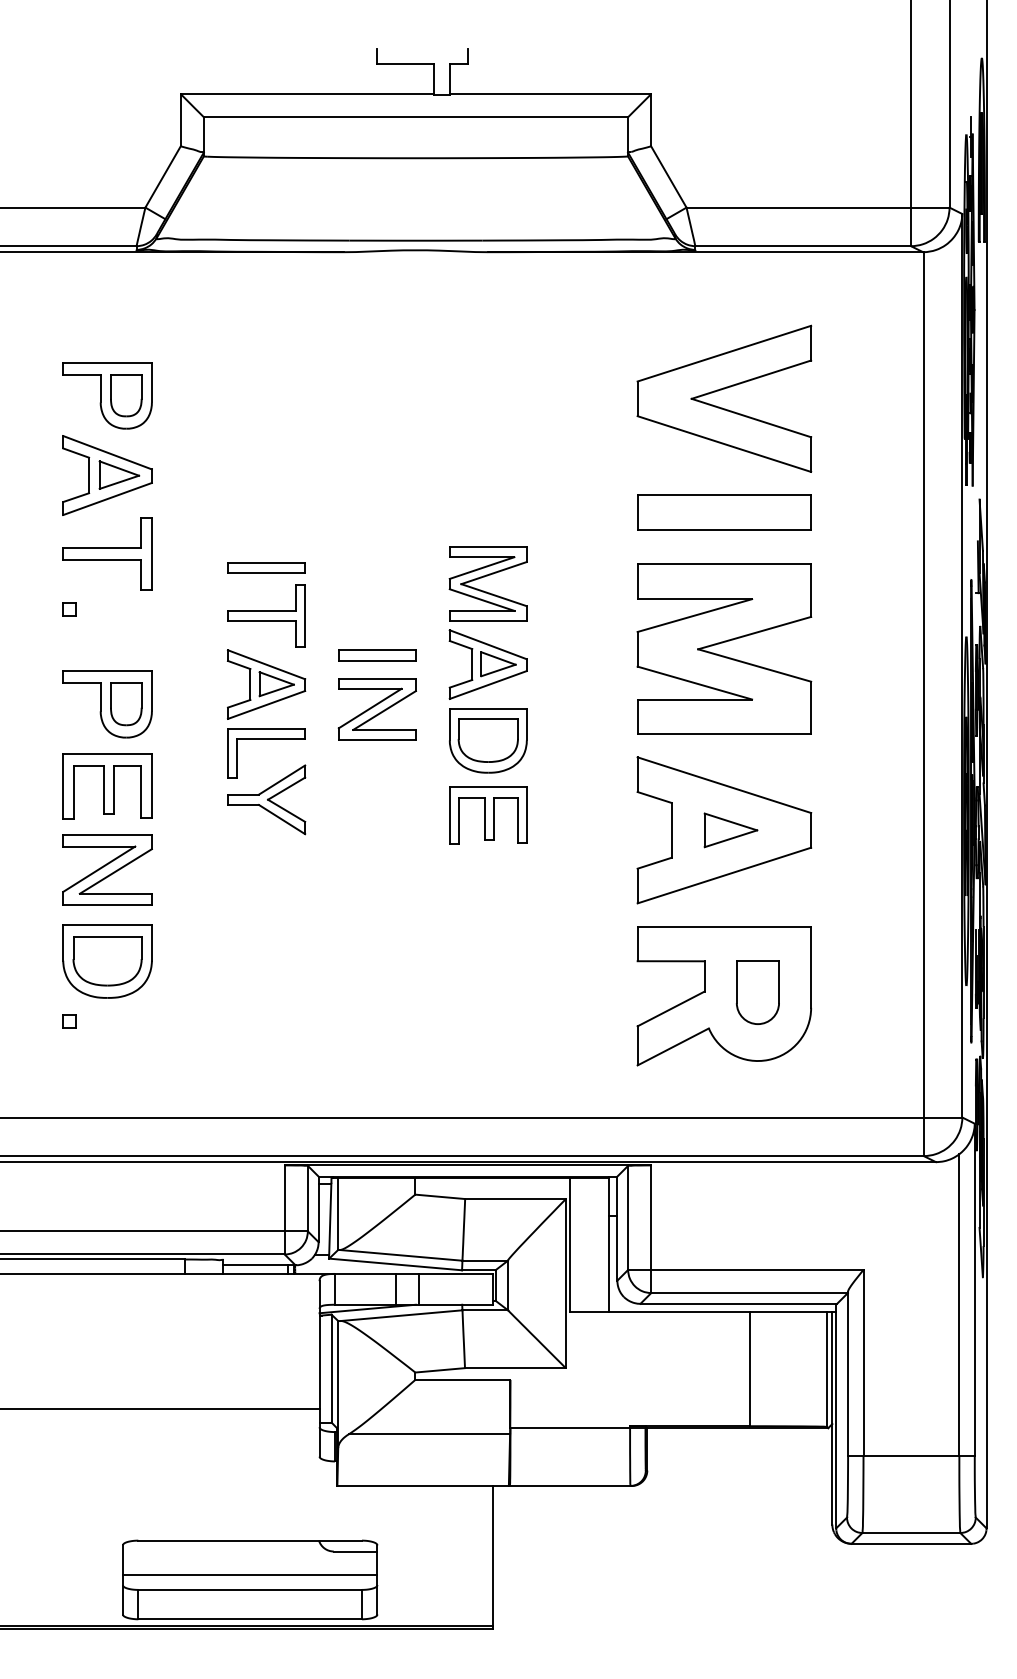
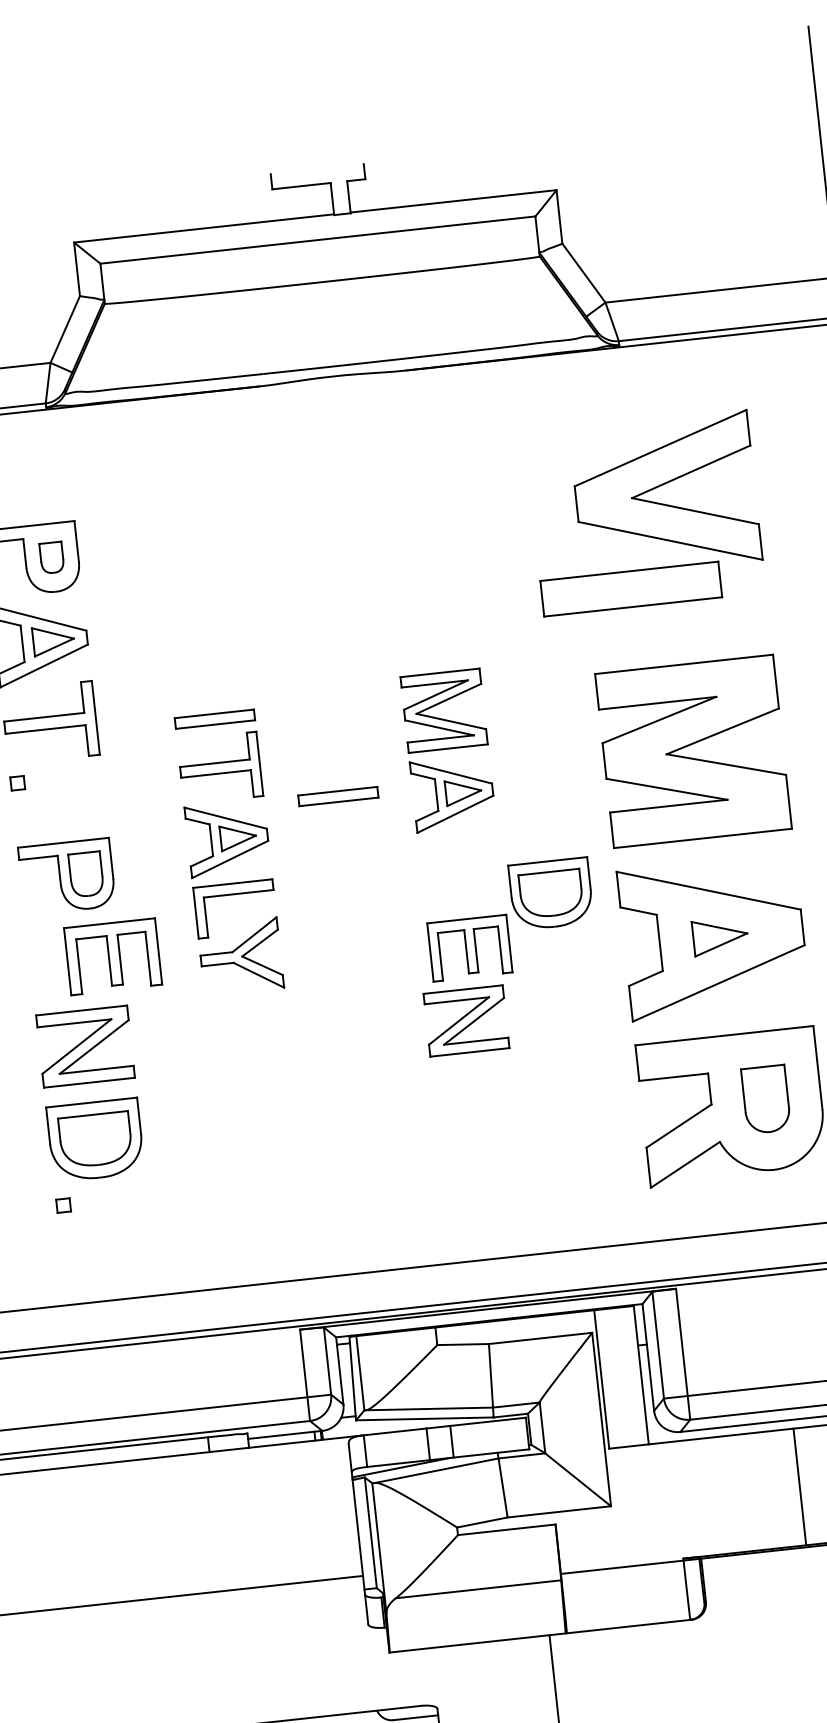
part: (126, 395) -> (52, 557), size x0.7
part: (724, 512) -> (631, 589), moved
part: (376, 709) -> (465, 1021), moved
part: (488, 740) -> (551, 893), moved
part: (107, 786) -> (113, 956), moved

